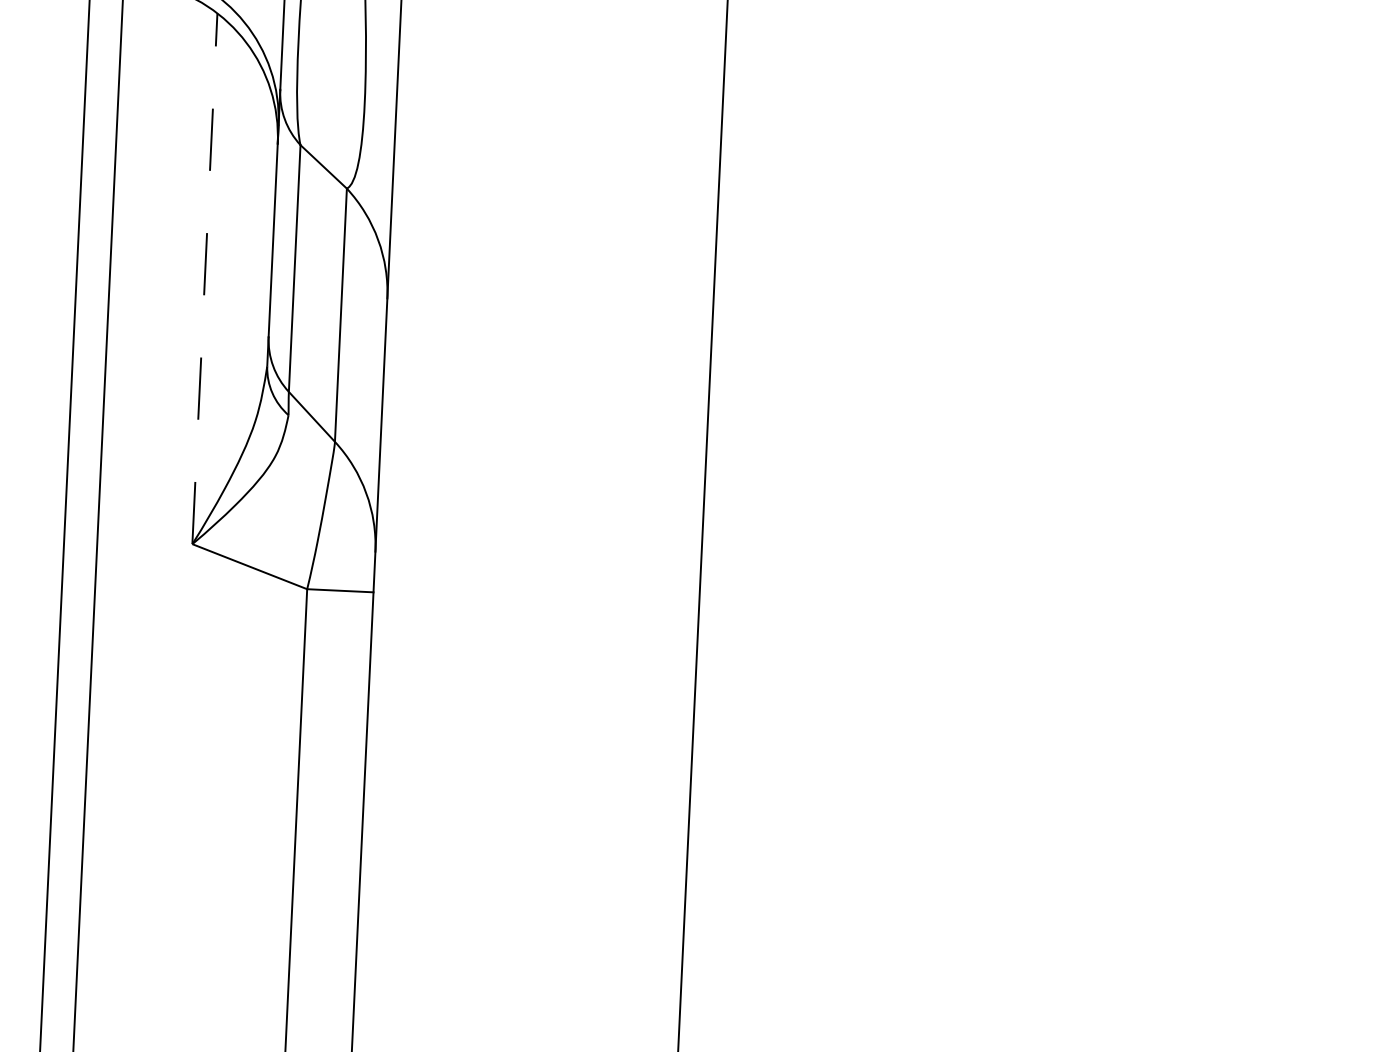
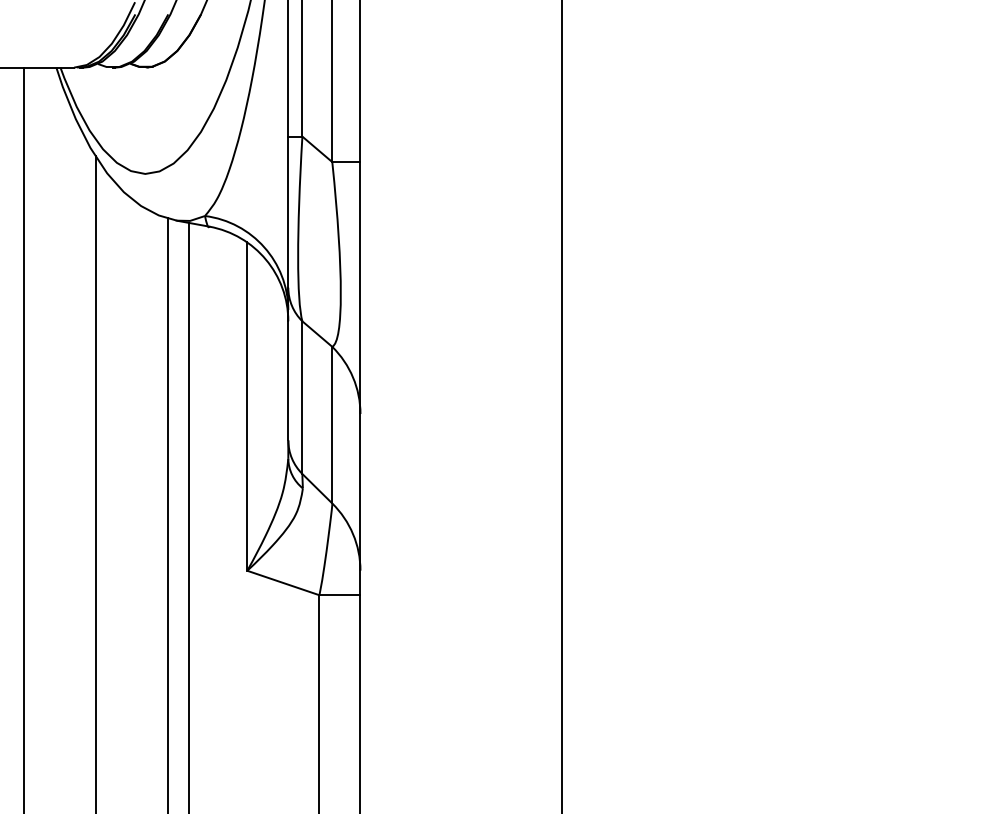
line: (205, 278) -> (247, 406), dashed -> solid

